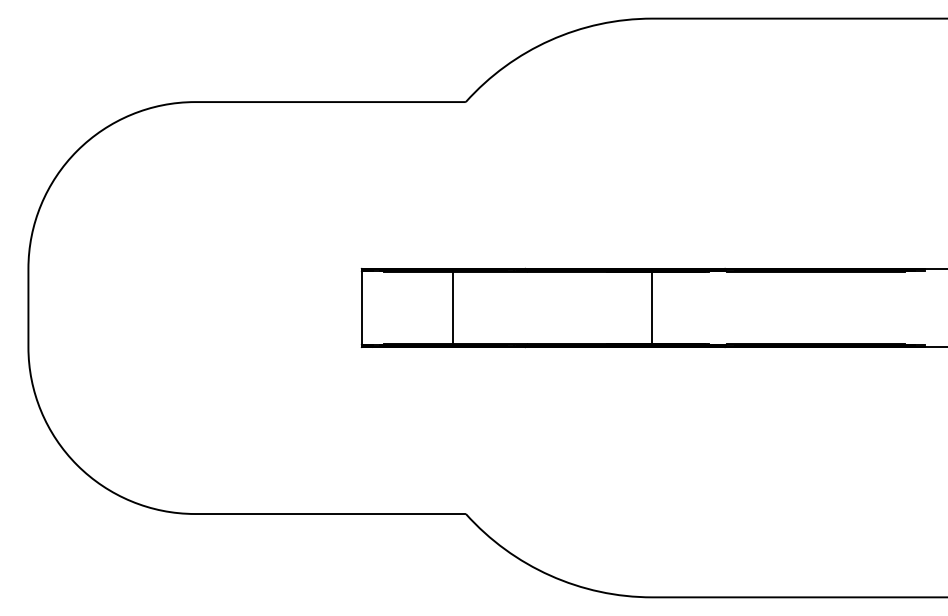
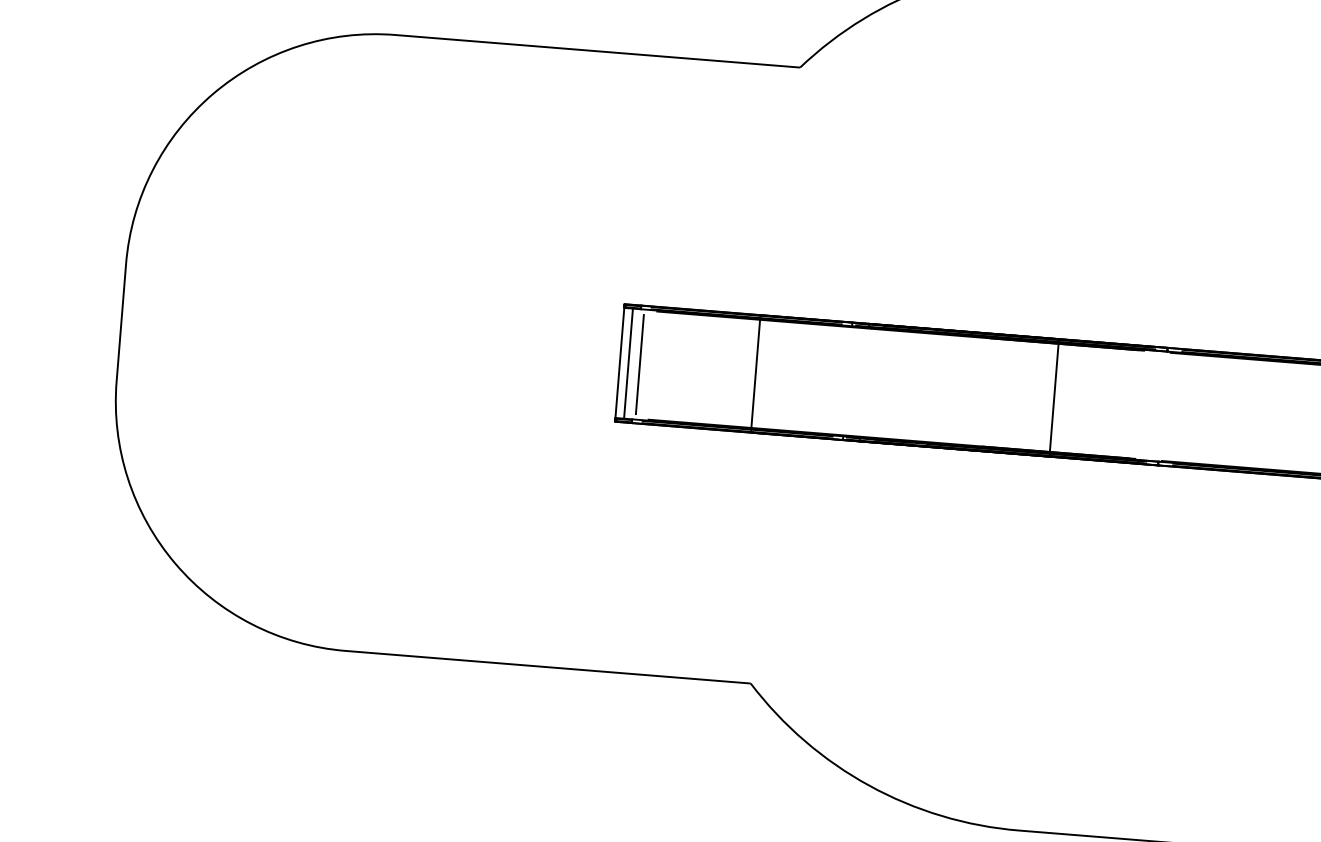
line: (367, 307) -> (628, 362), added
line: (375, 307) -> (640, 363), added

